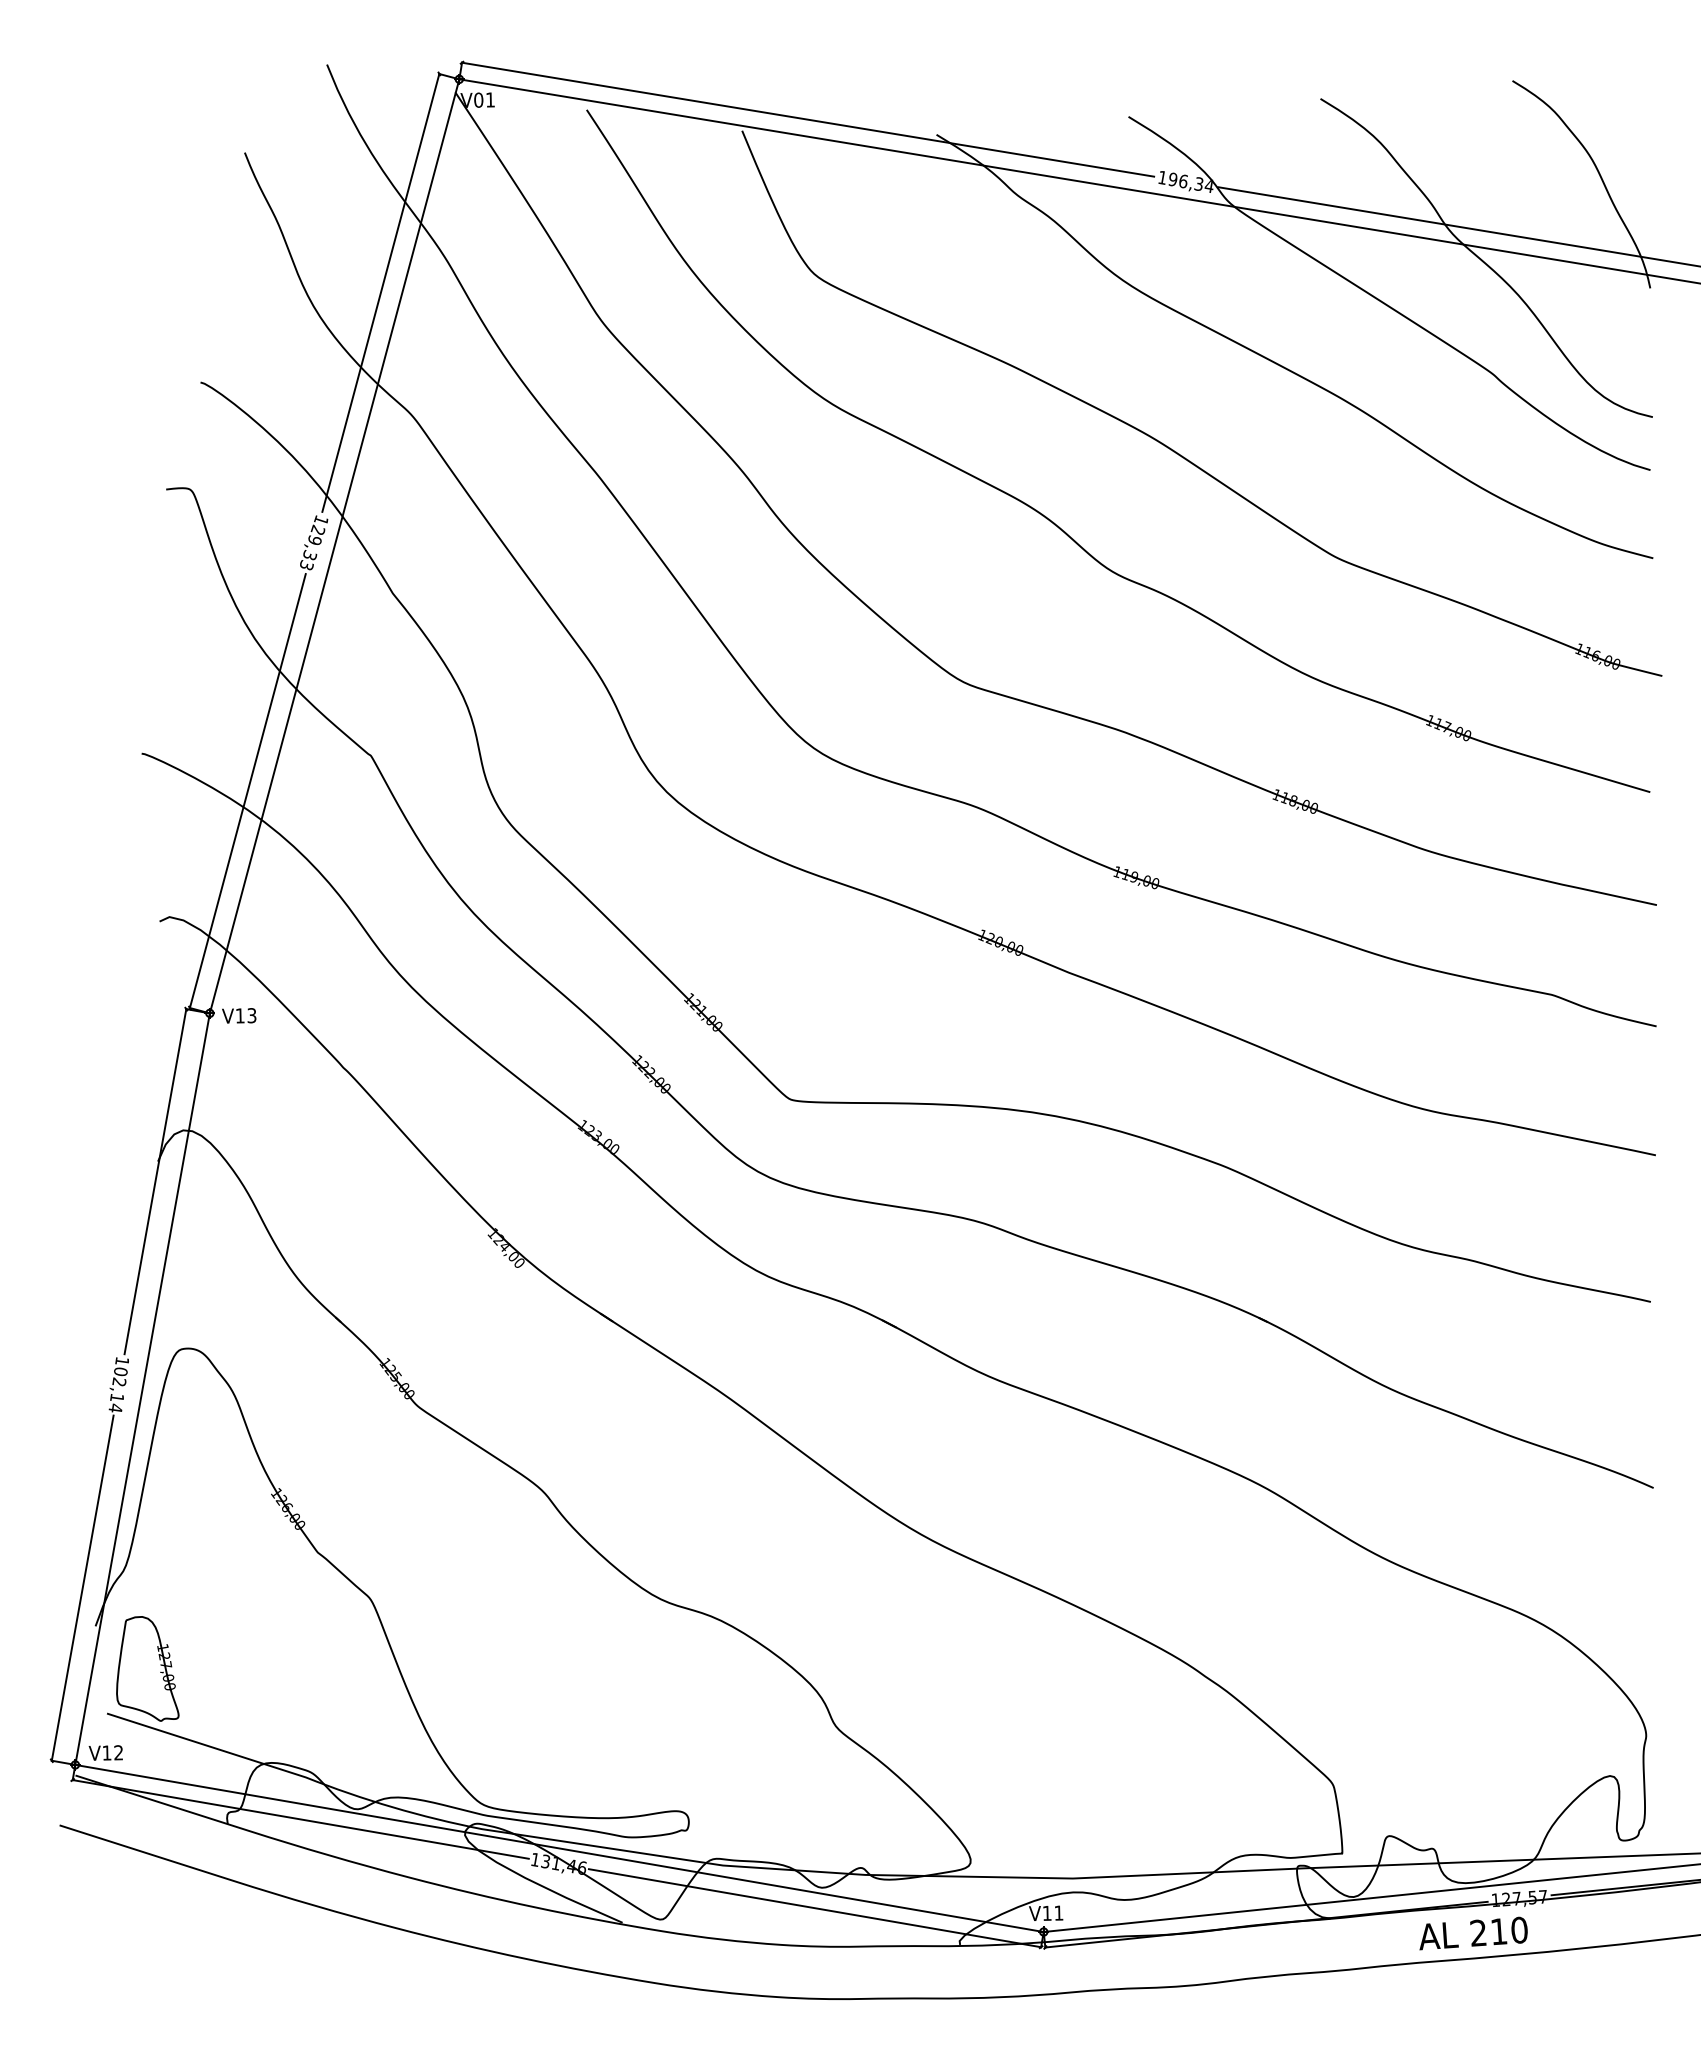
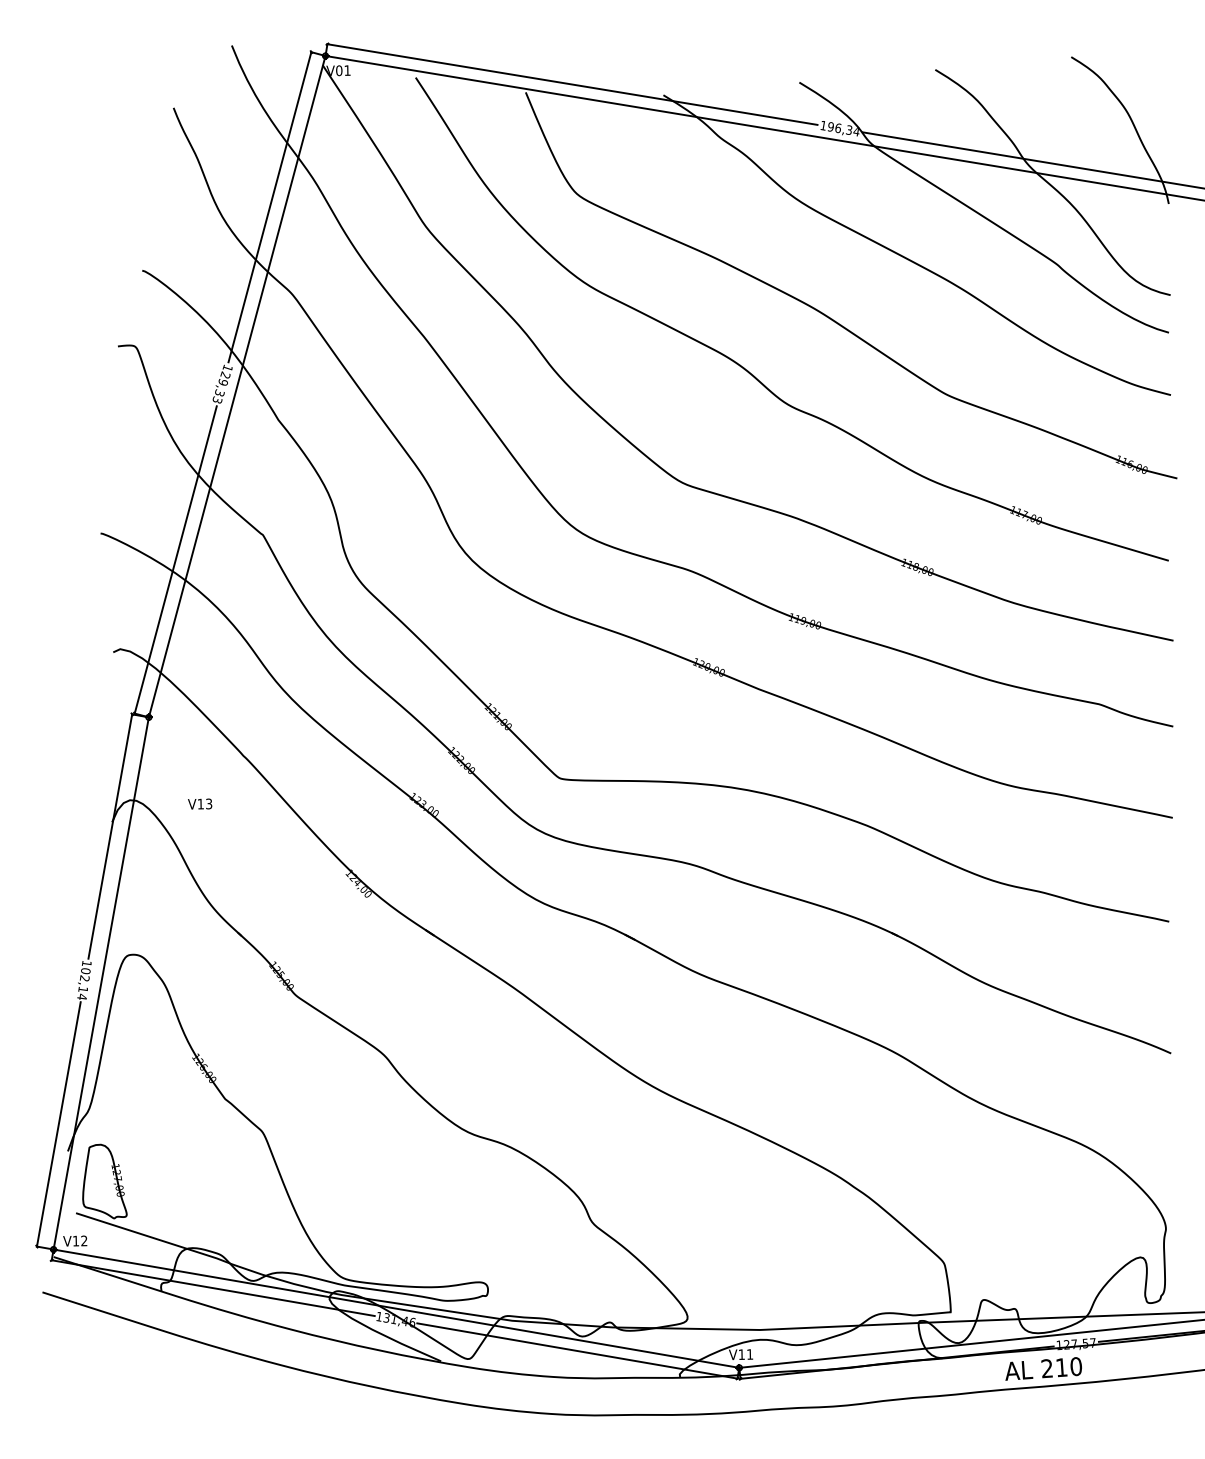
text: (239, 1015) -> (200, 803), moved

